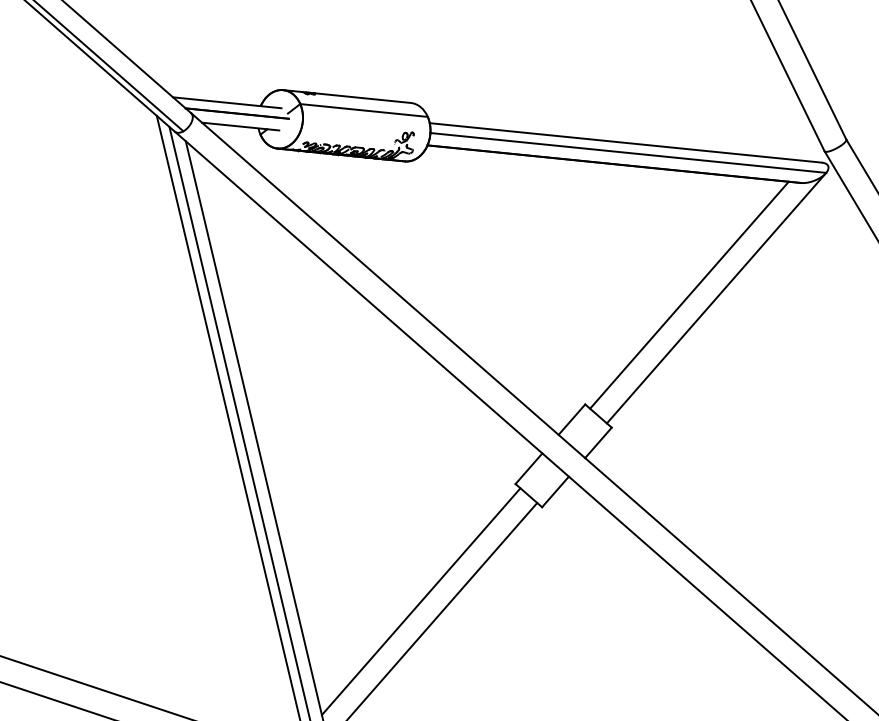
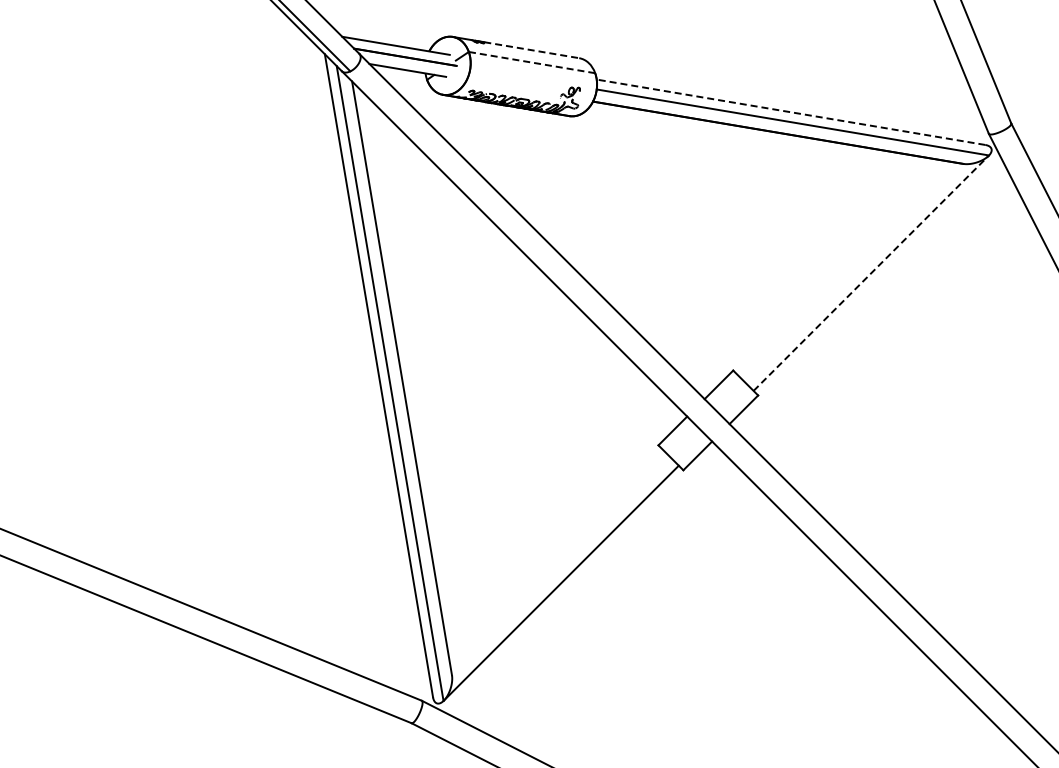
line: (363, 98) -> (532, 50), solid -> dashed
line: (363, 110) -> (531, 62), solid -> dashed
line: (625, 143) -> (790, 112), solid -> dashed
line: (689, 295) -> (844, 268), removed
line: (716, 297) -> (871, 272), solid -> dashed
line: (421, 601) -> (556, 556), removed

